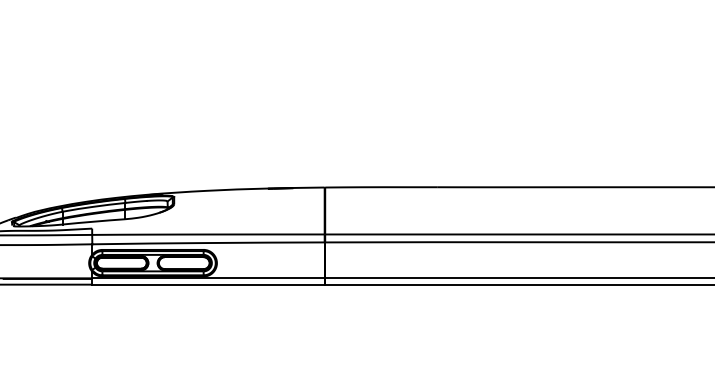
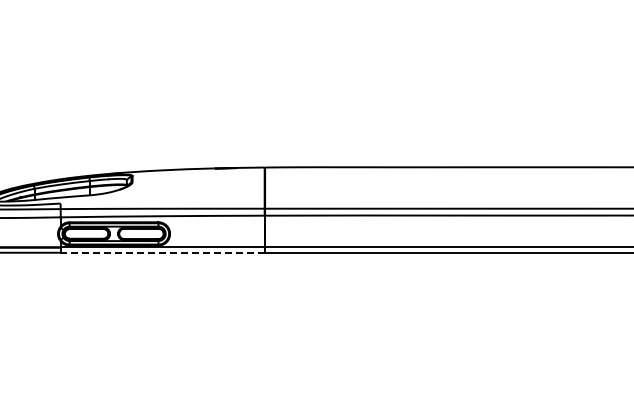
line: (208, 284) -> (162, 252), solid -> dashed

